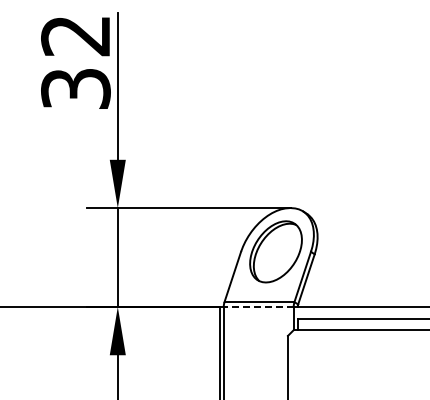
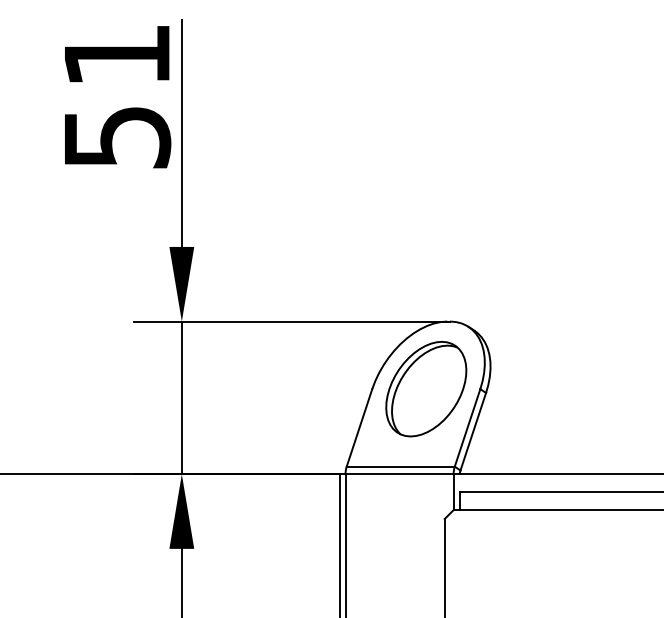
text: (75, 62) -> (116, 96), 32 -> 51
line: (258, 306) -> (399, 473), dashed -> solid

